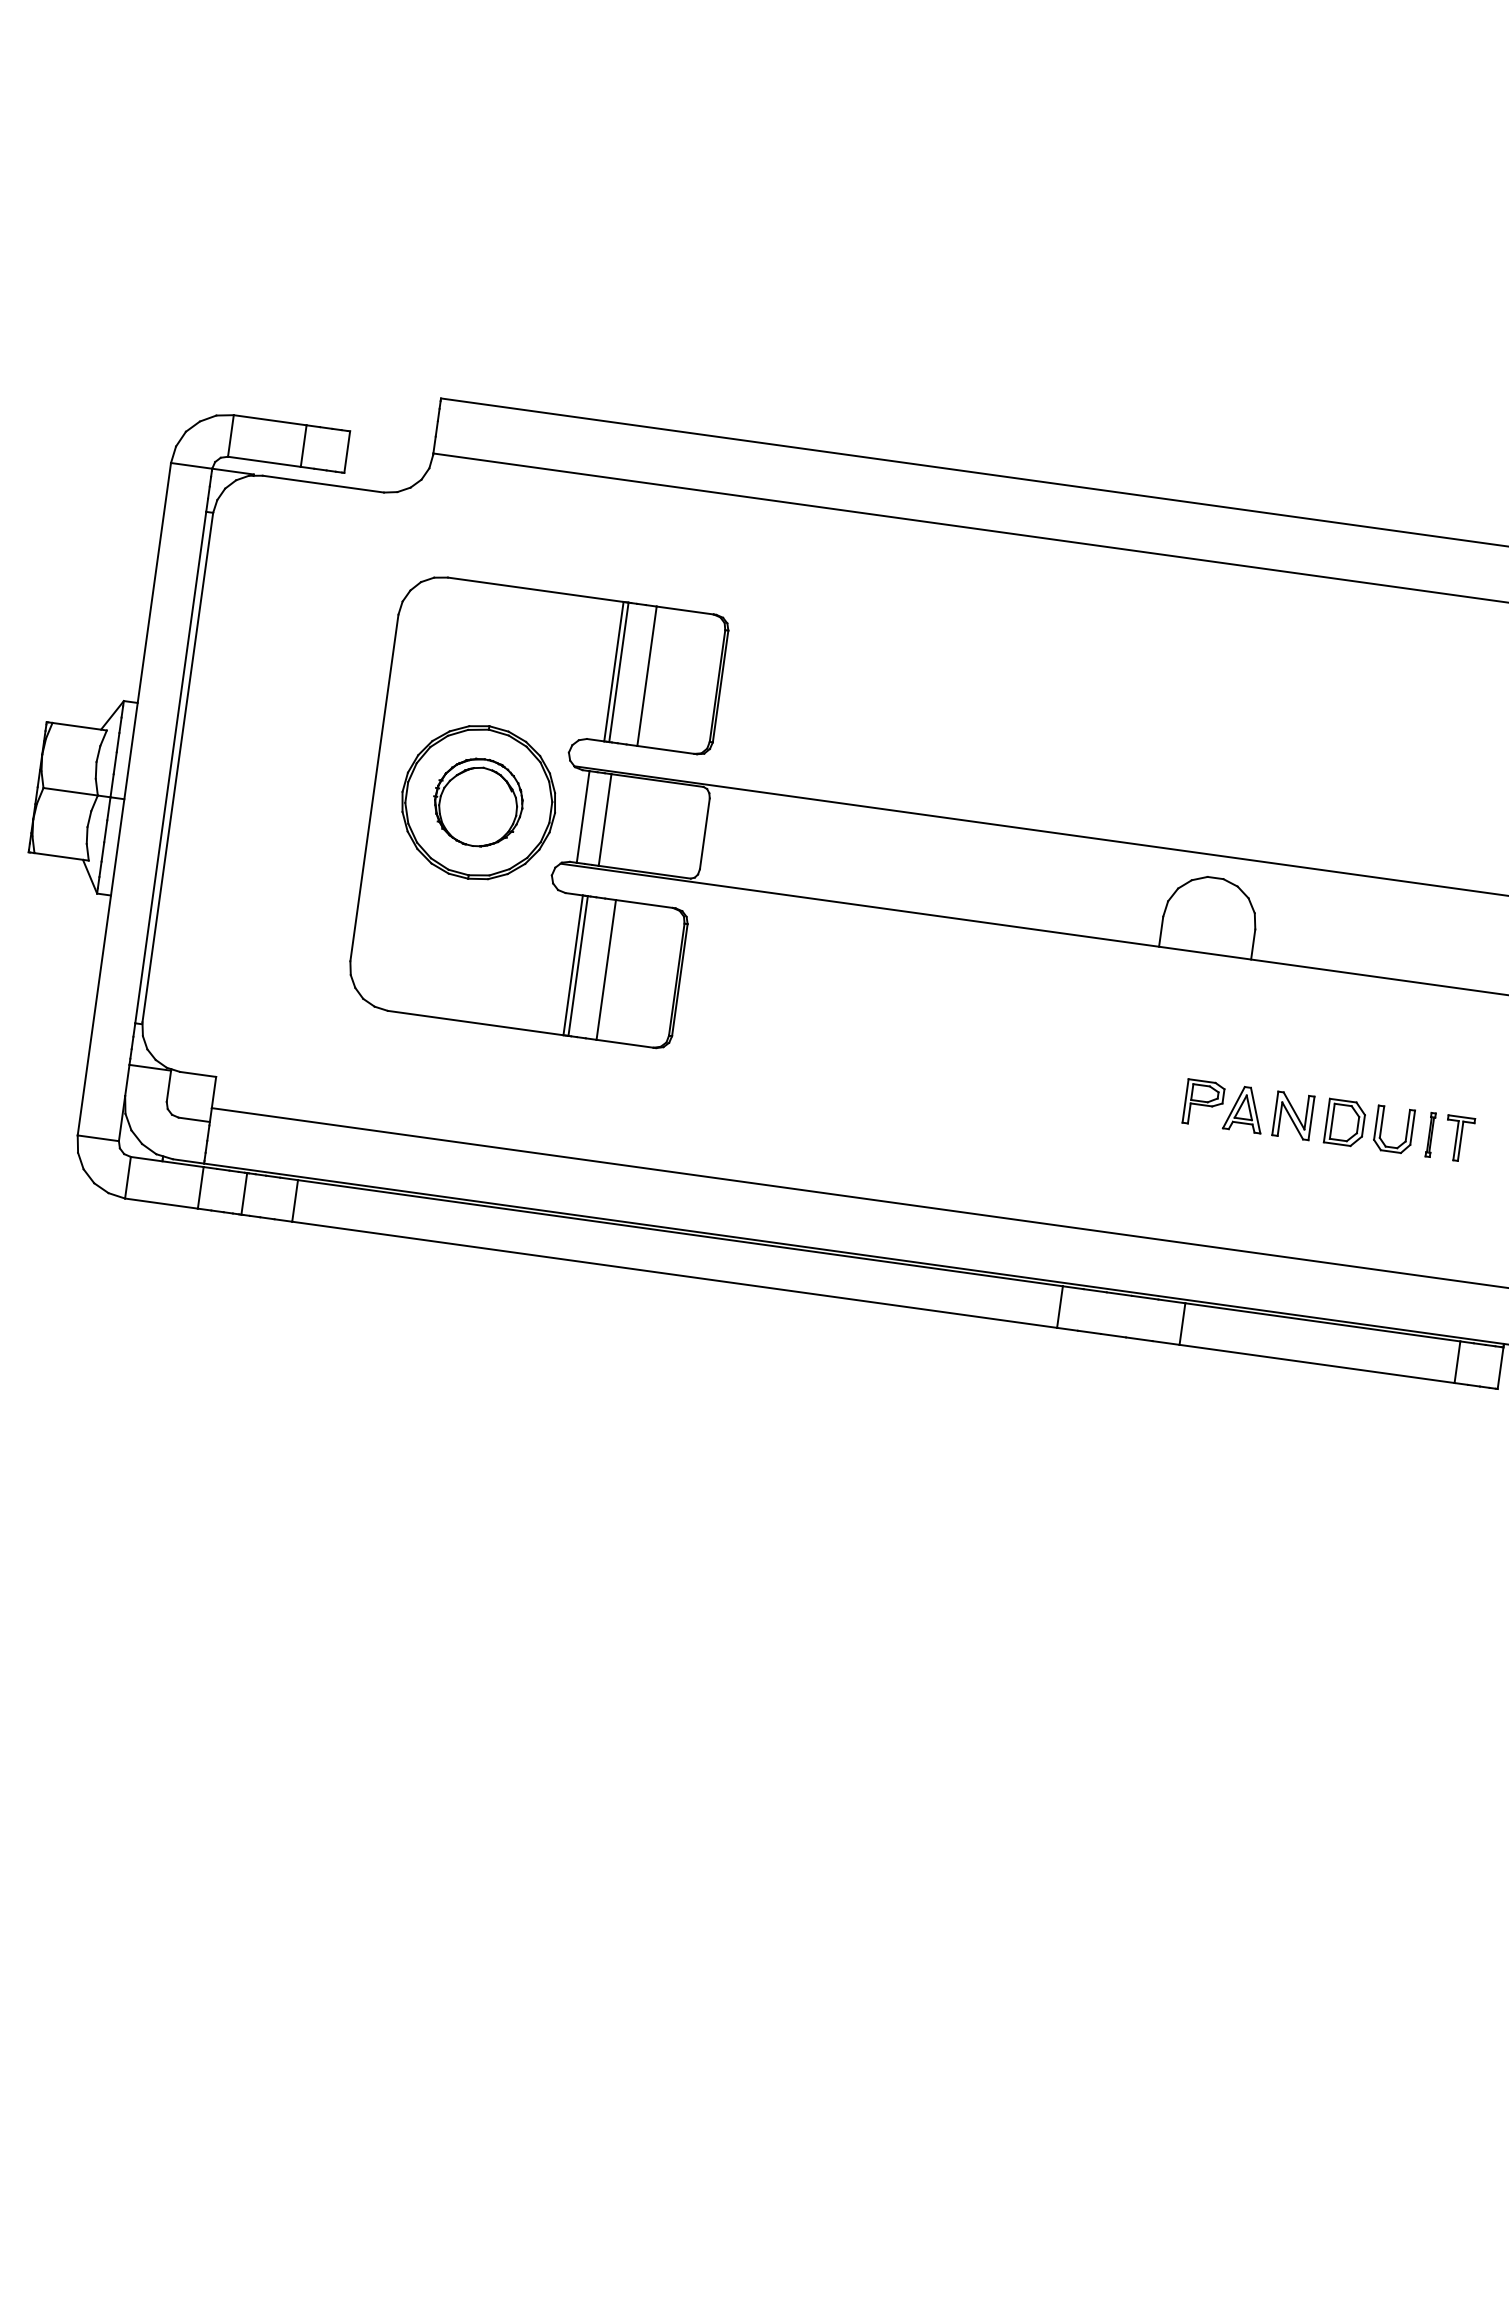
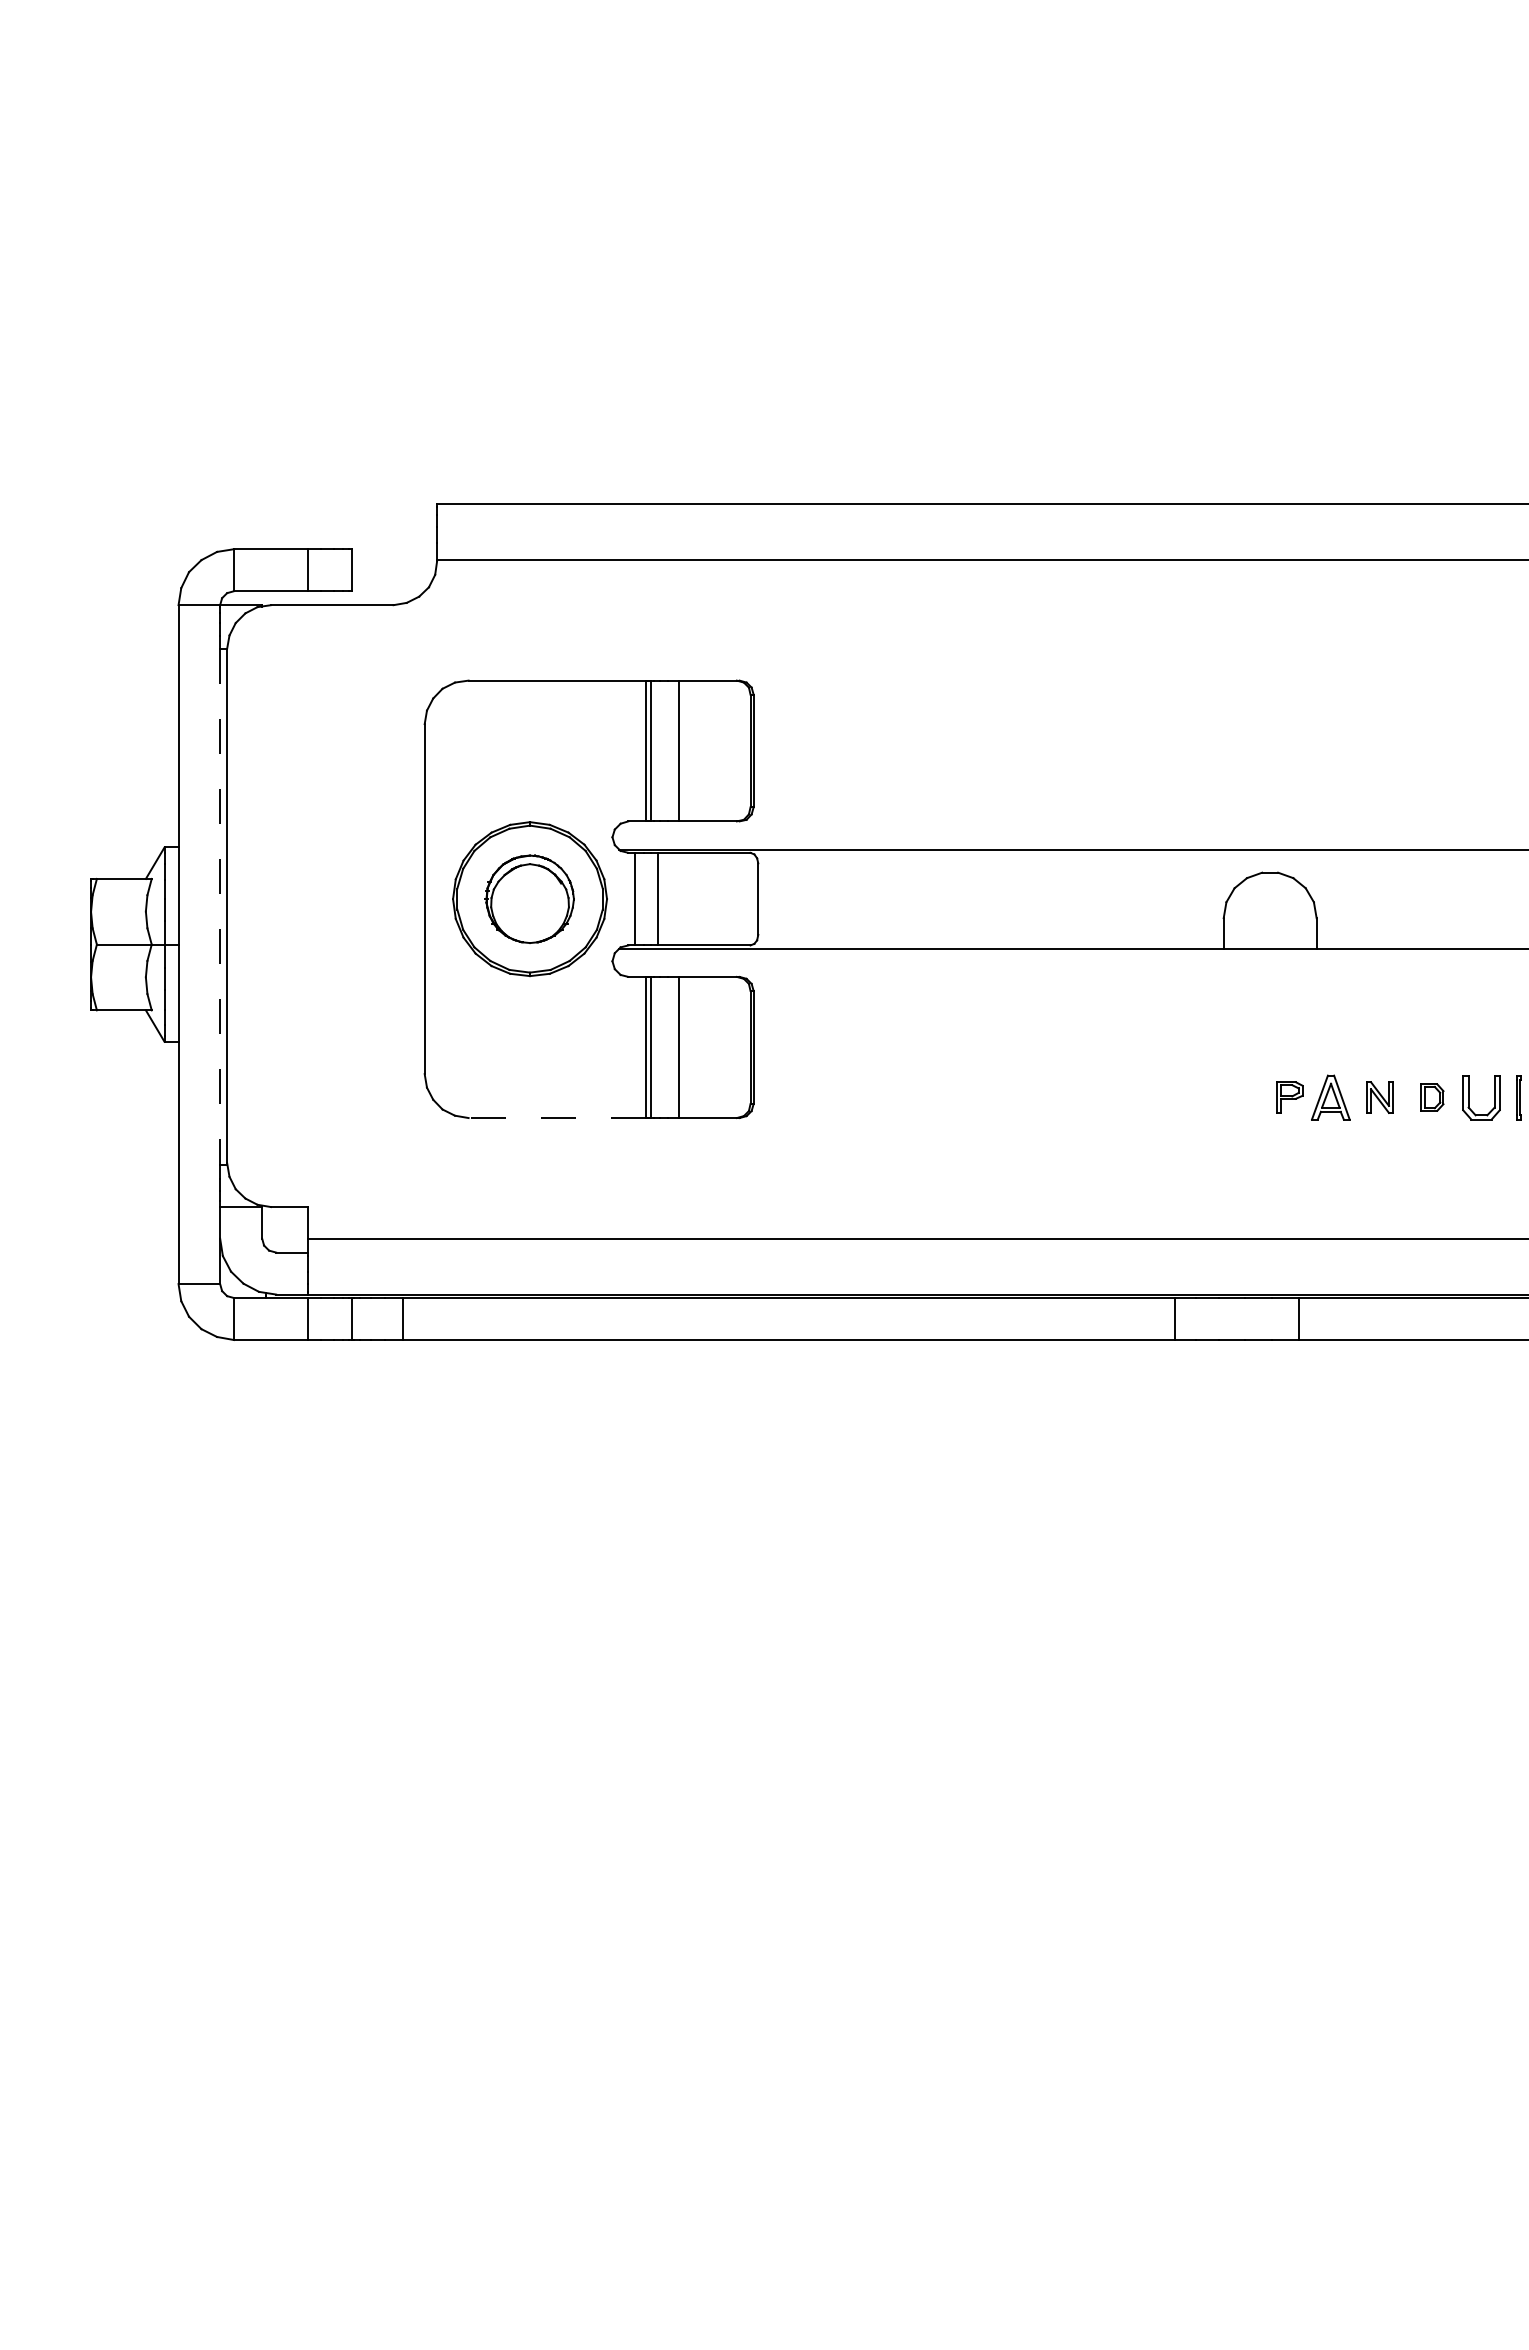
line: (171, 768) -> (220, 907), solid -> dashed
line: (475, 1023) -> (557, 1118), solid -> dashed
part: (1203, 1103) -> (1289, 1097), size x0.7
part: (1292, 1115) -> (1379, 1097), size x0.7
part: (1345, 1123) -> (1432, 1097), size x0.6

